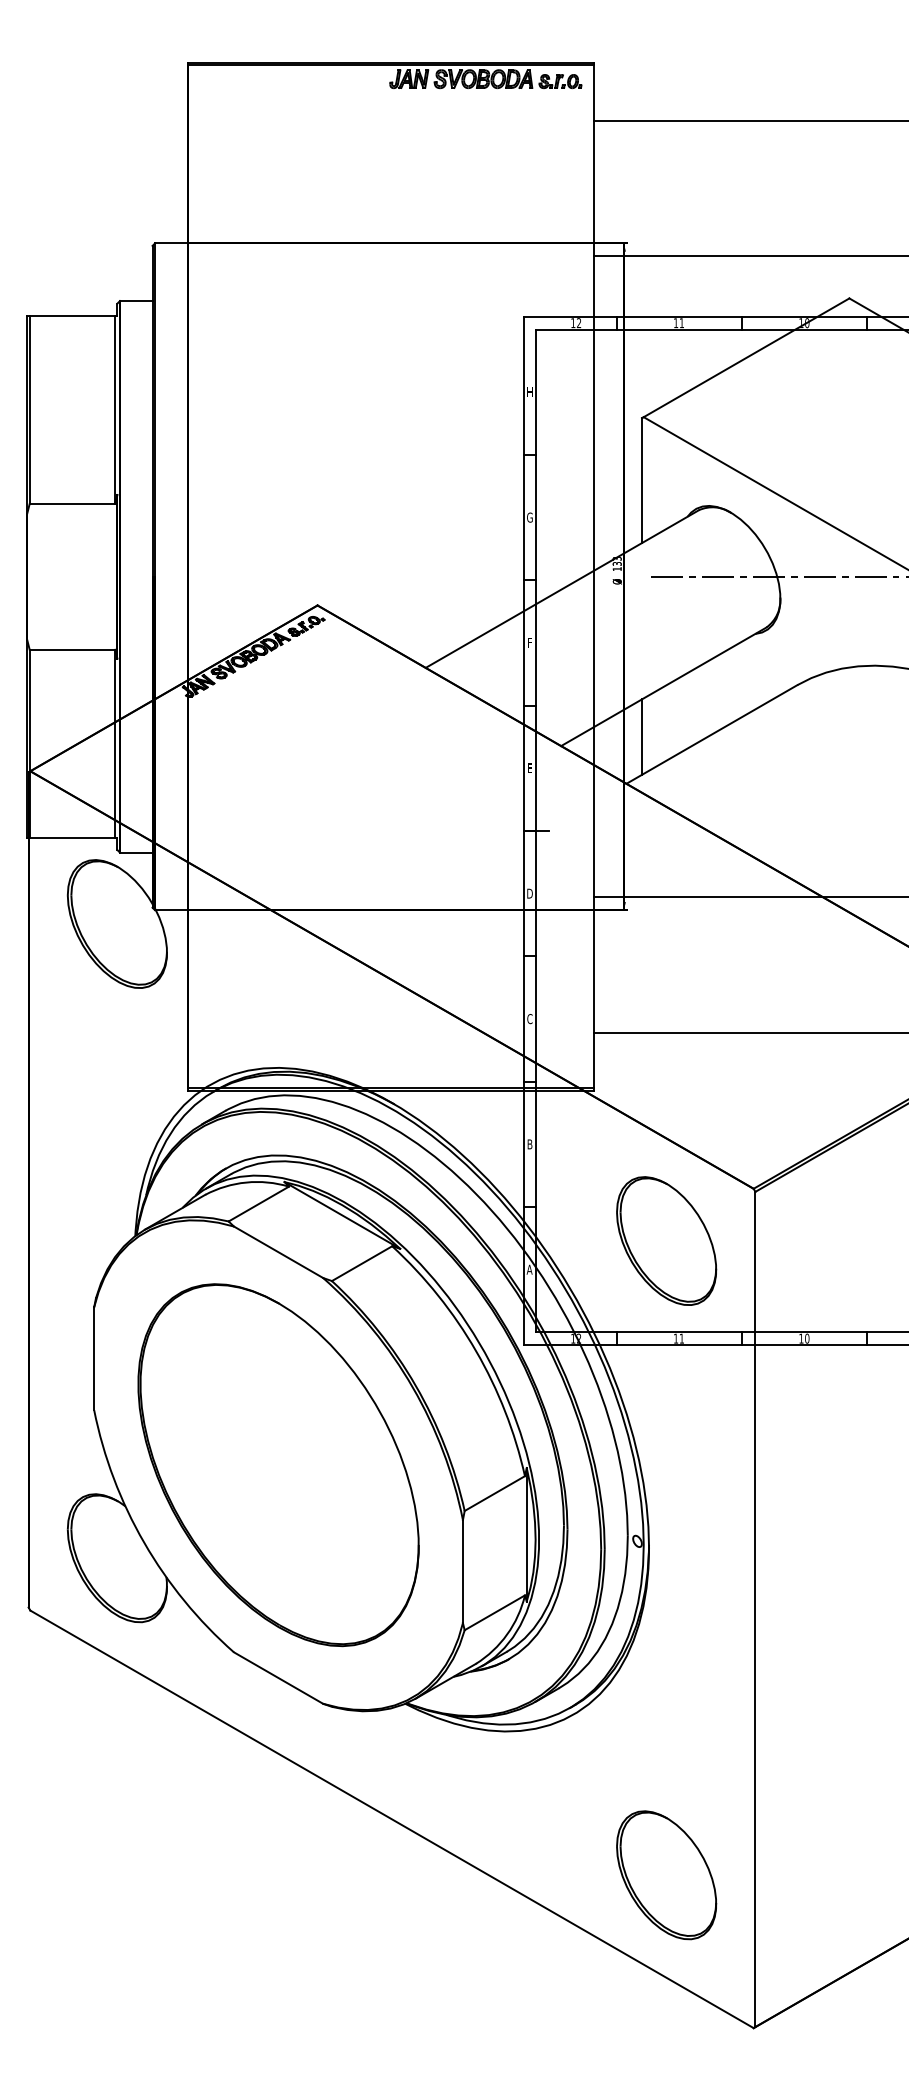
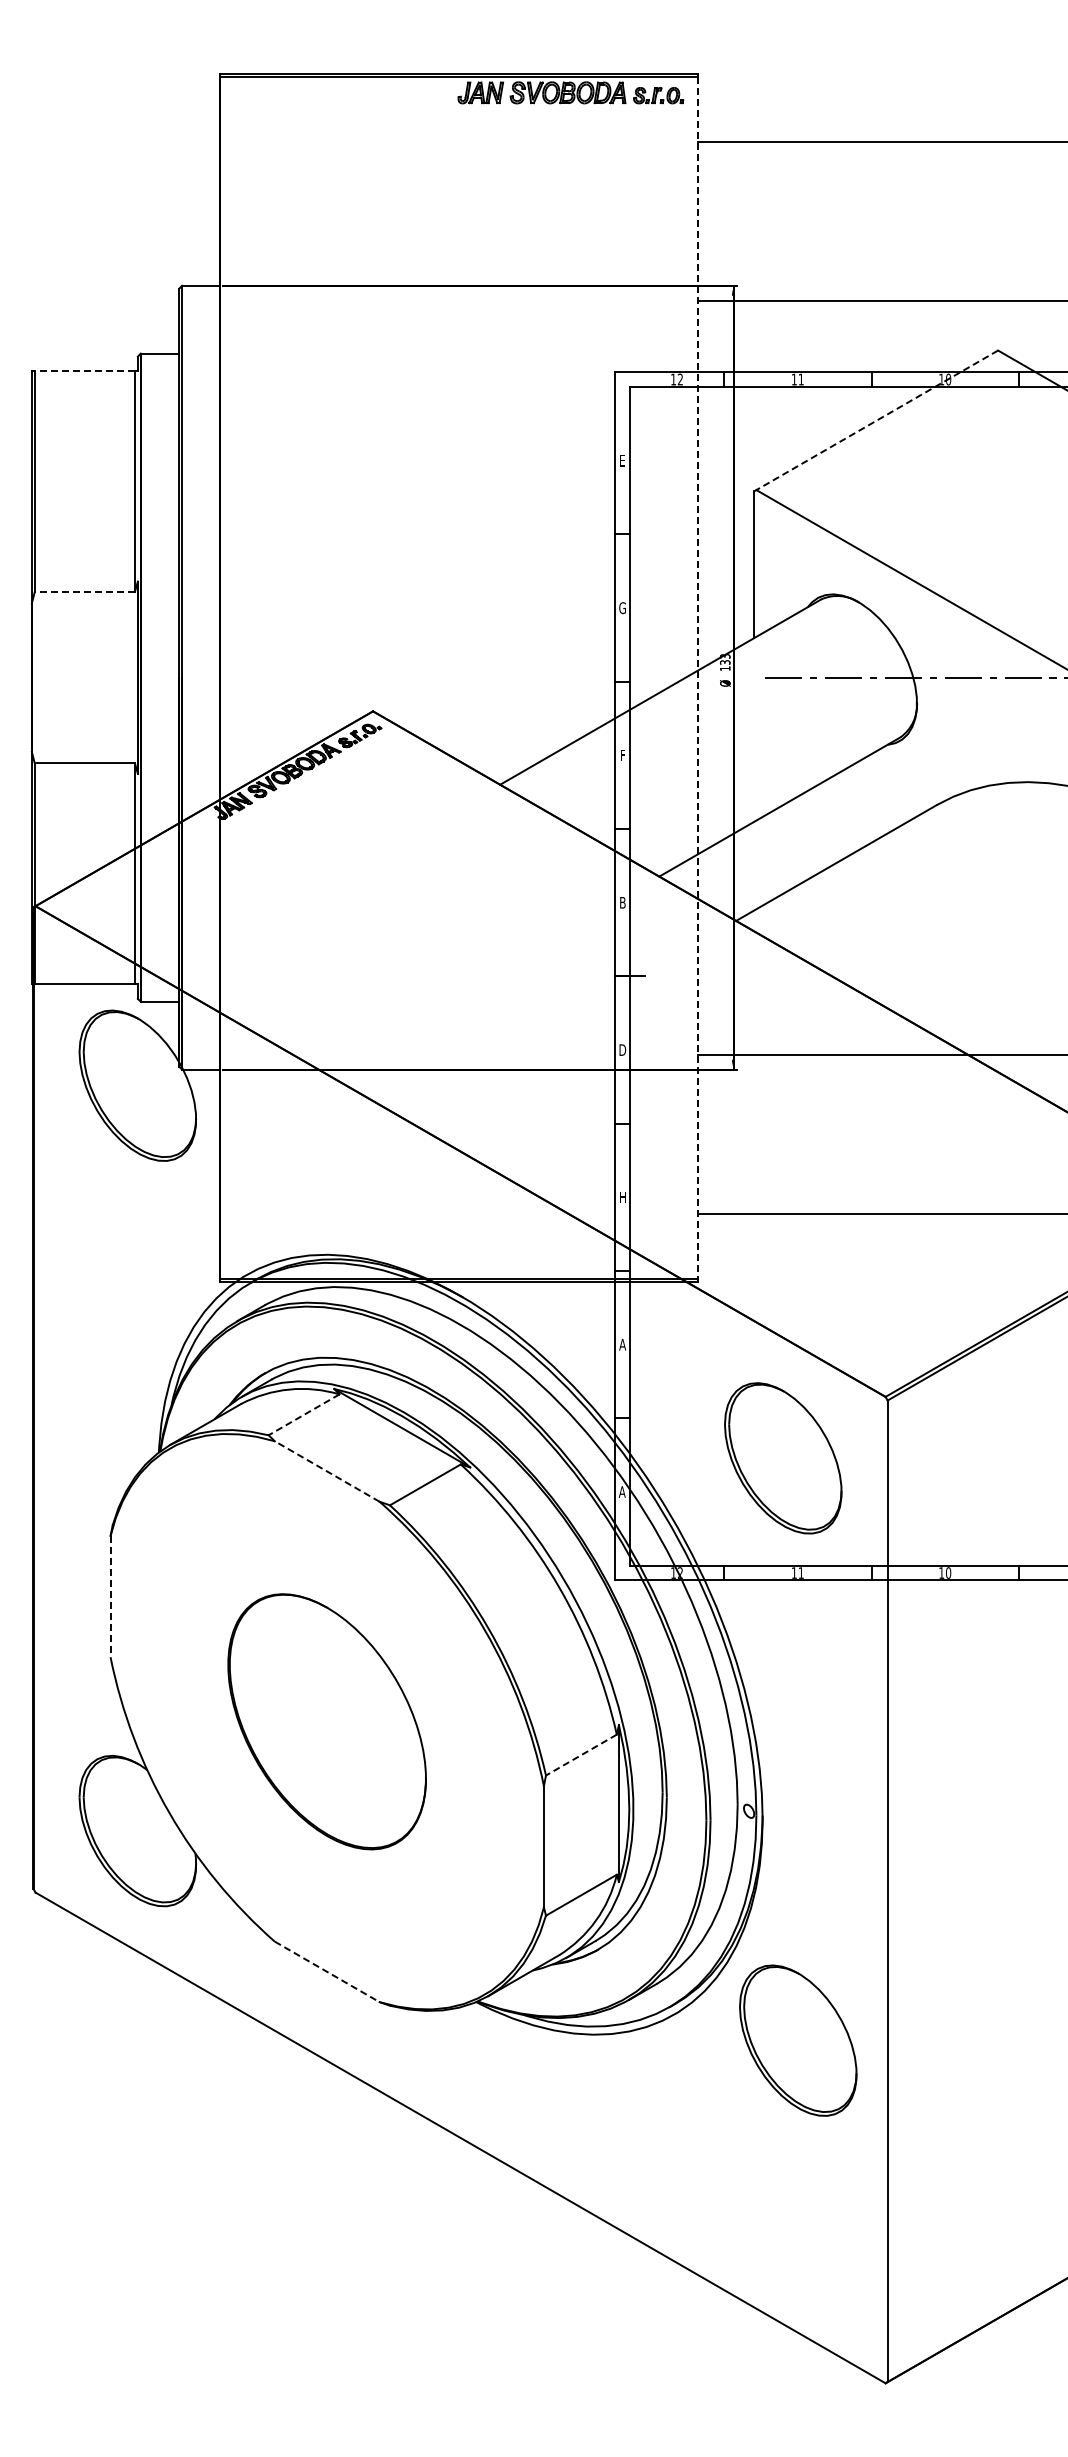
line: (72, 316) -> (84, 371), solid -> dashed
line: (746, 357) -> (877, 420), solid -> dashed
text: (530, 392) -> (623, 460), H -> E
line: (72, 503) -> (84, 591), solid -> dashed
line: (593, 577) -> (697, 678), solid -> dashed
line: (642, 736) -> (754, 865), removed
text: (529, 768) -> (622, 902), E -> B
text: (529, 1019) -> (622, 1197), C -> H
text: (529, 1144) -> (622, 1344), B -> A
line: (259, 1203) -> (304, 1414), solid -> dashed
line: (278, 1252) -> (327, 1471), solid -> dashed
line: (94, 1358) -> (110, 1596), solid -> dashed
part: (277, 1464) -> (326, 1721), size x0.6
line: (494, 1493) -> (581, 1755), solid -> dashed
line: (278, 1677) -> (327, 1971), solid -> dashed
part: (666, 1875) -> (798, 2040), moved

